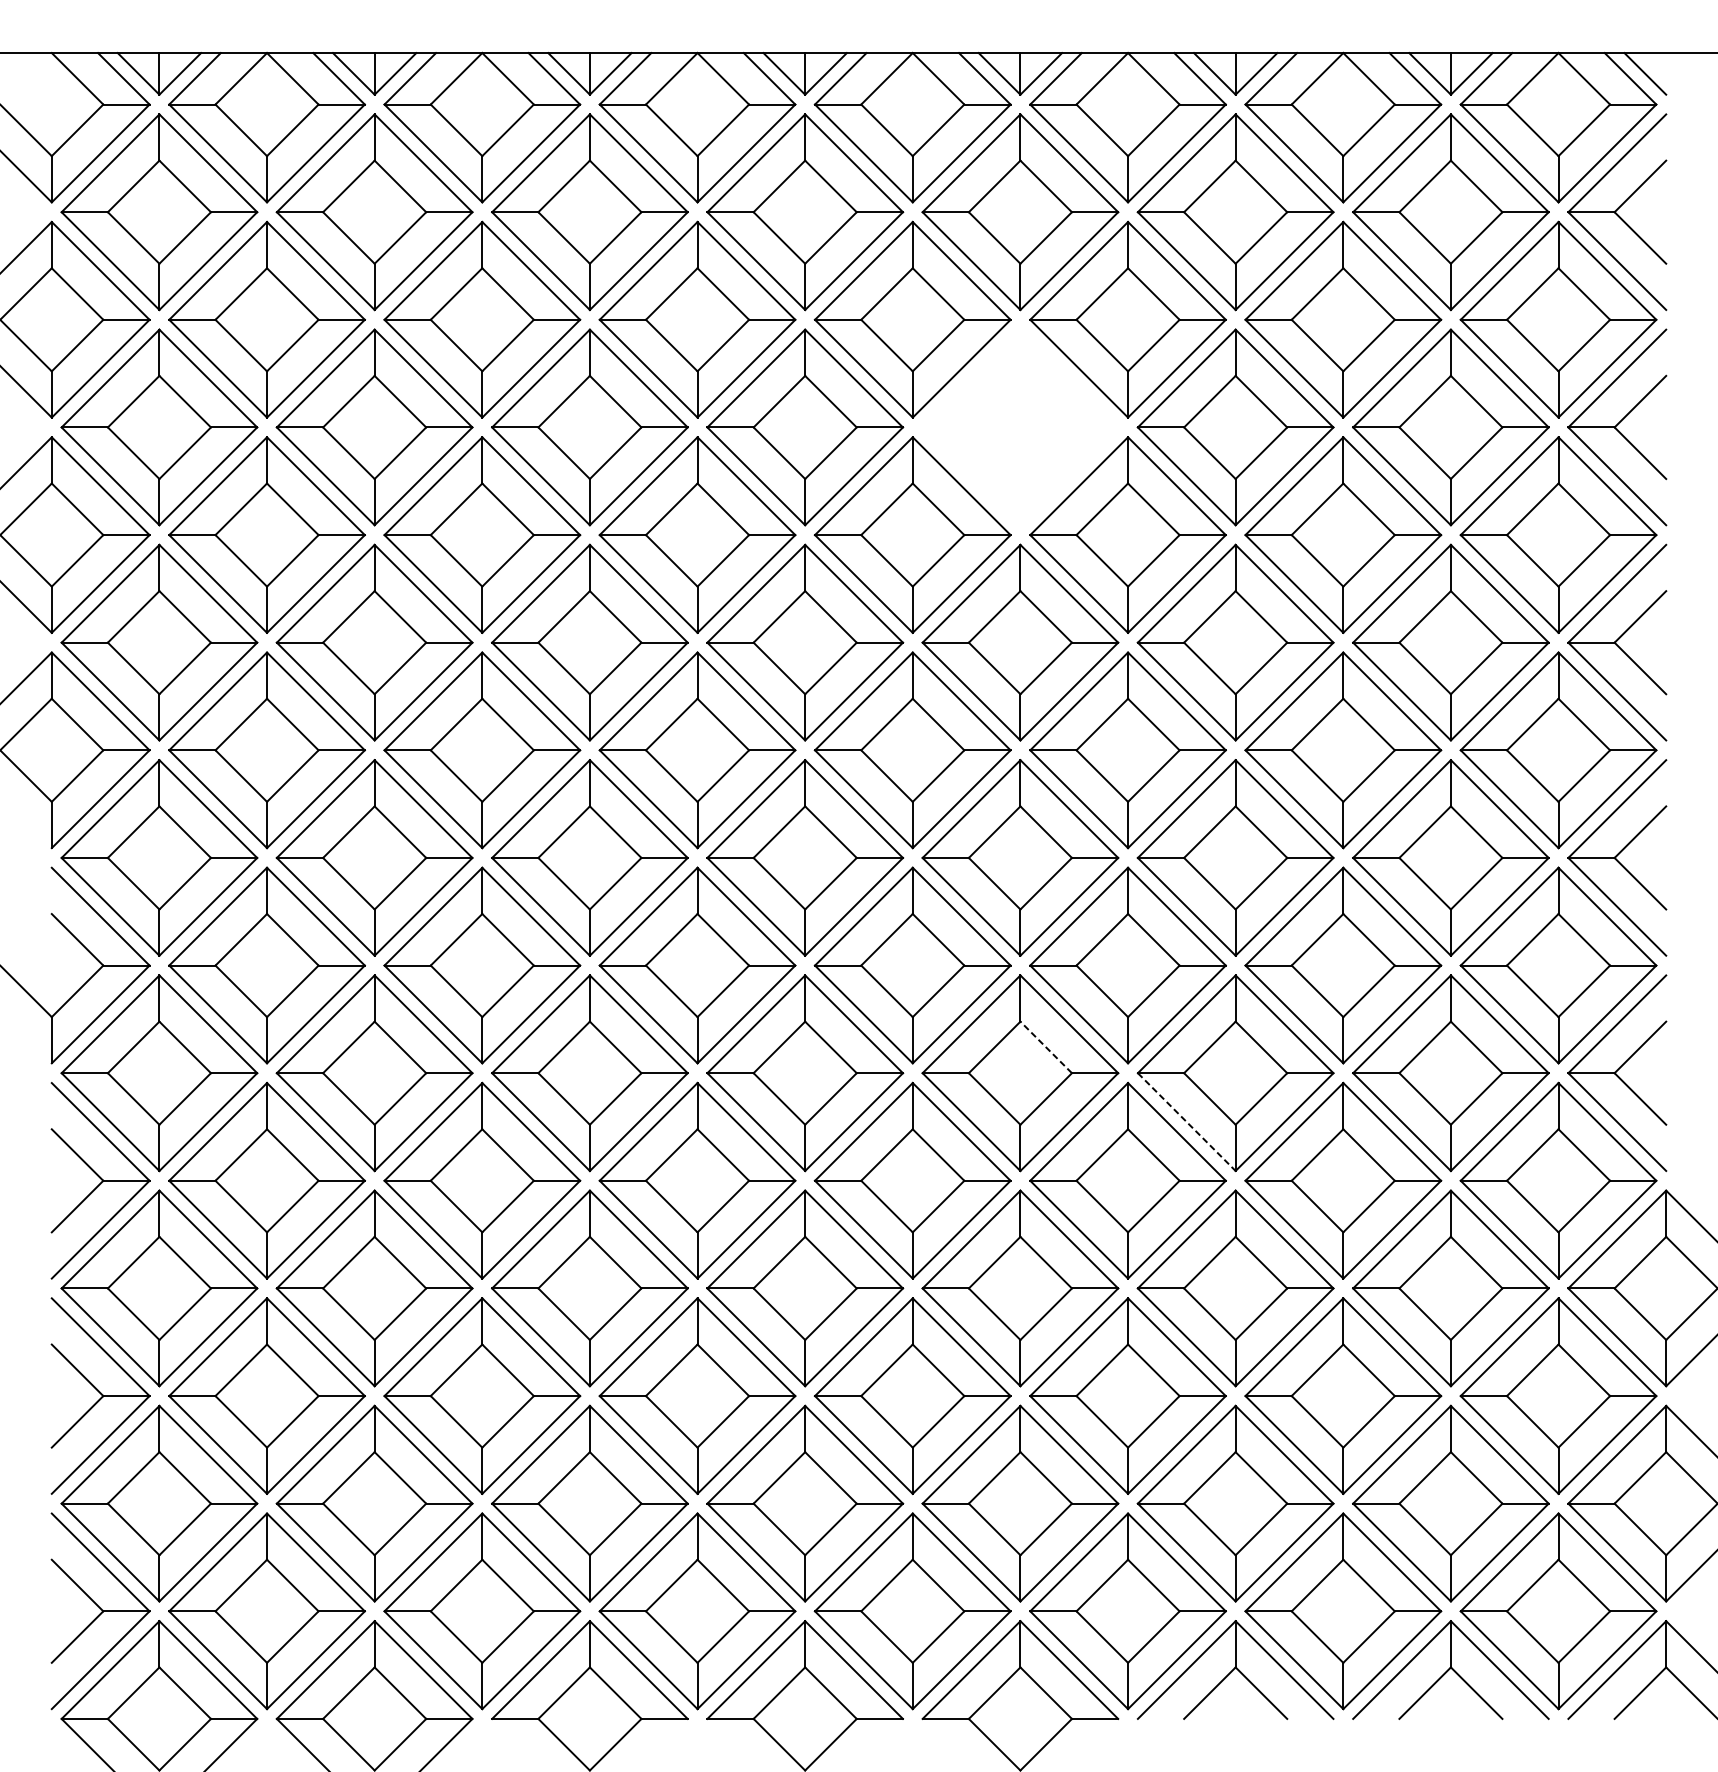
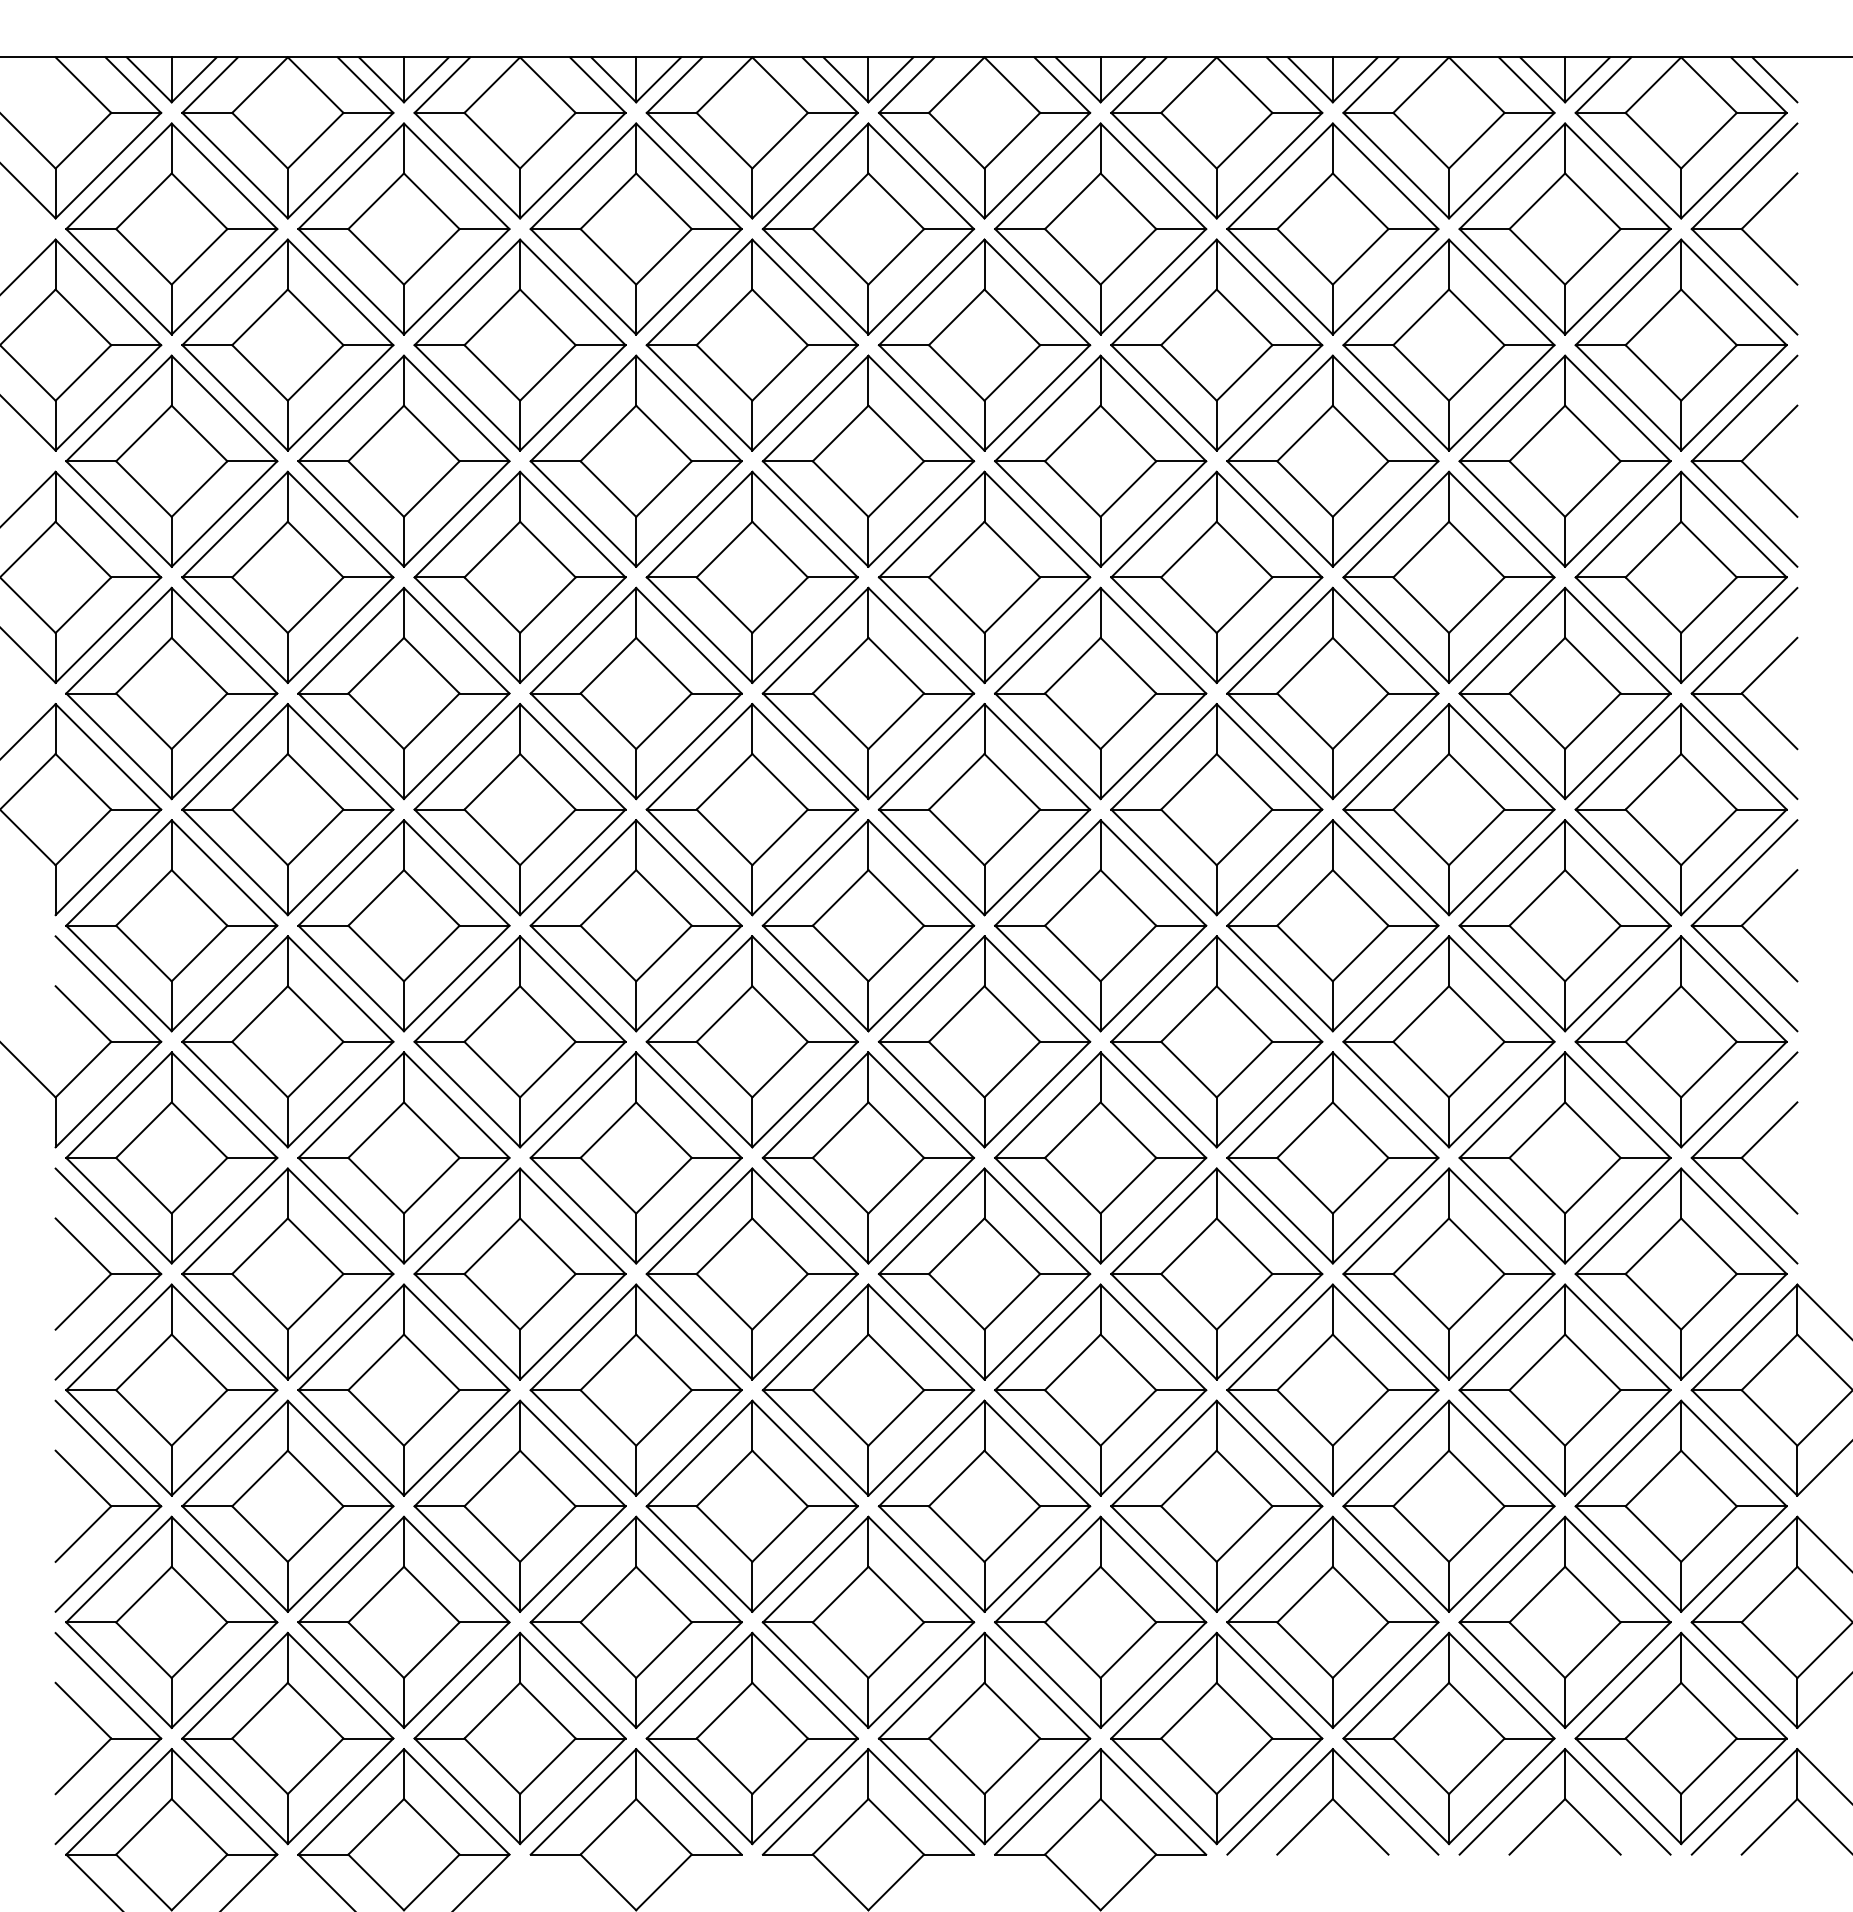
part: (1020, 426) -> (1100, 460), added
line: (1046, 1046) -> (1128, 1129), dashed -> solid
line: (1187, 1121) -> (1280, 1210), dashed -> solid

